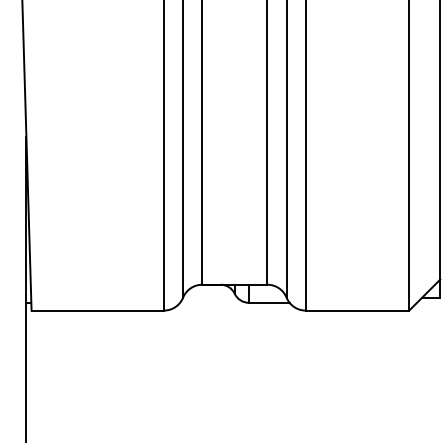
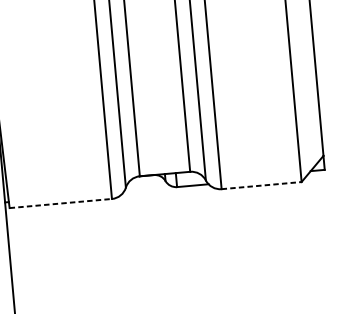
line: (98, 310) -> (61, 203), solid -> dashed
line: (357, 310) -> (261, 185), solid -> dashed

